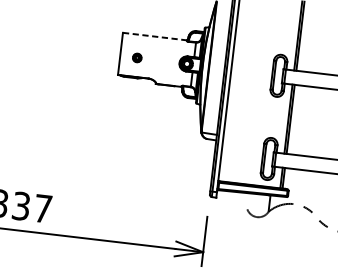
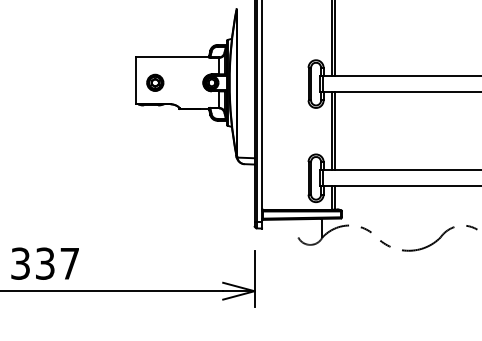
line: (155, 36) -> (172, 56), dashed -> solid
part: (137, 57) -> (155, 82), size x1.67

